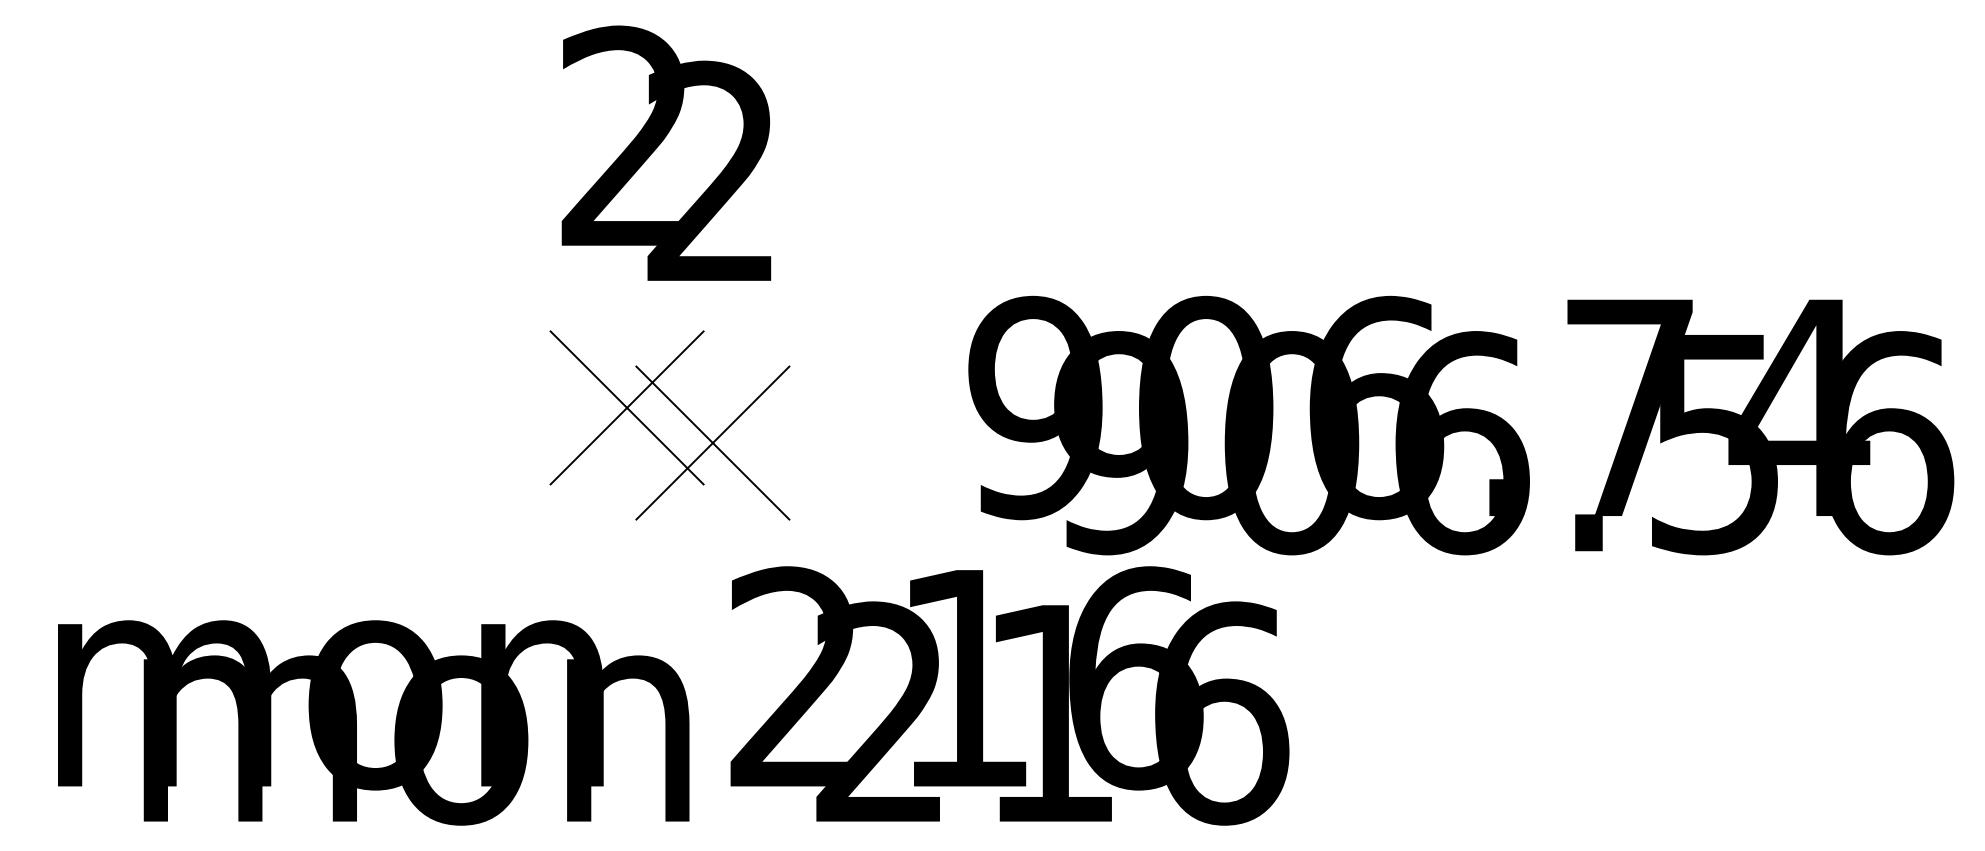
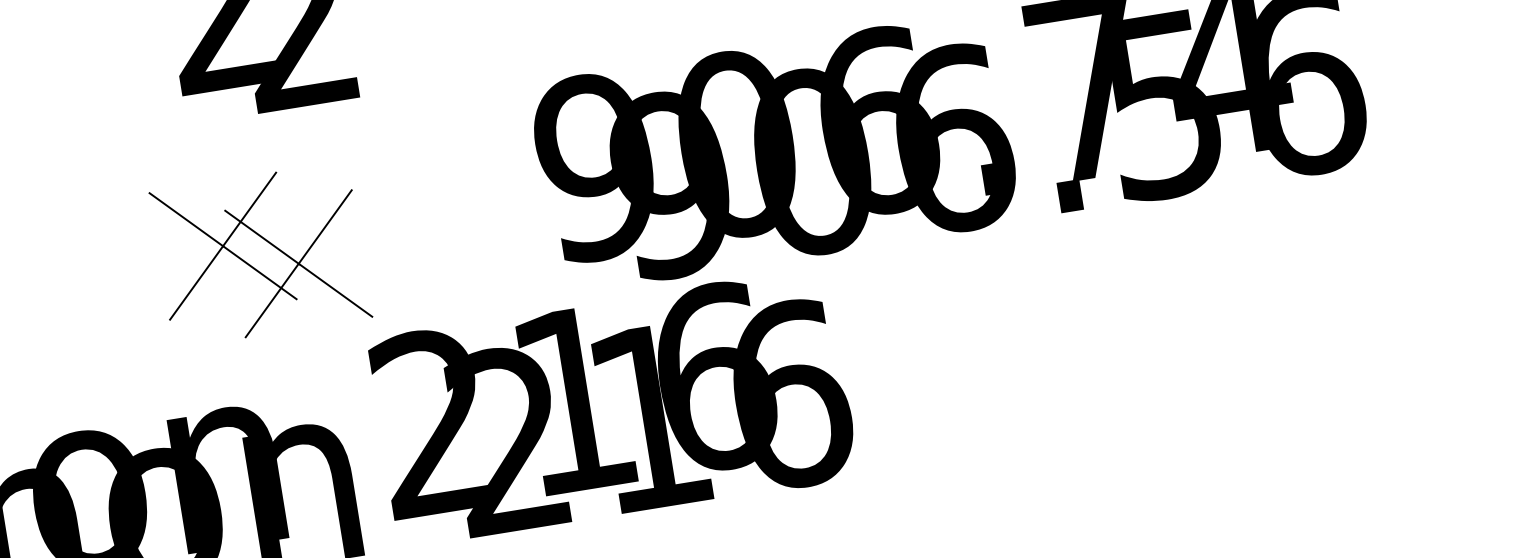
part: (669, 425) -> (260, 255), moved

